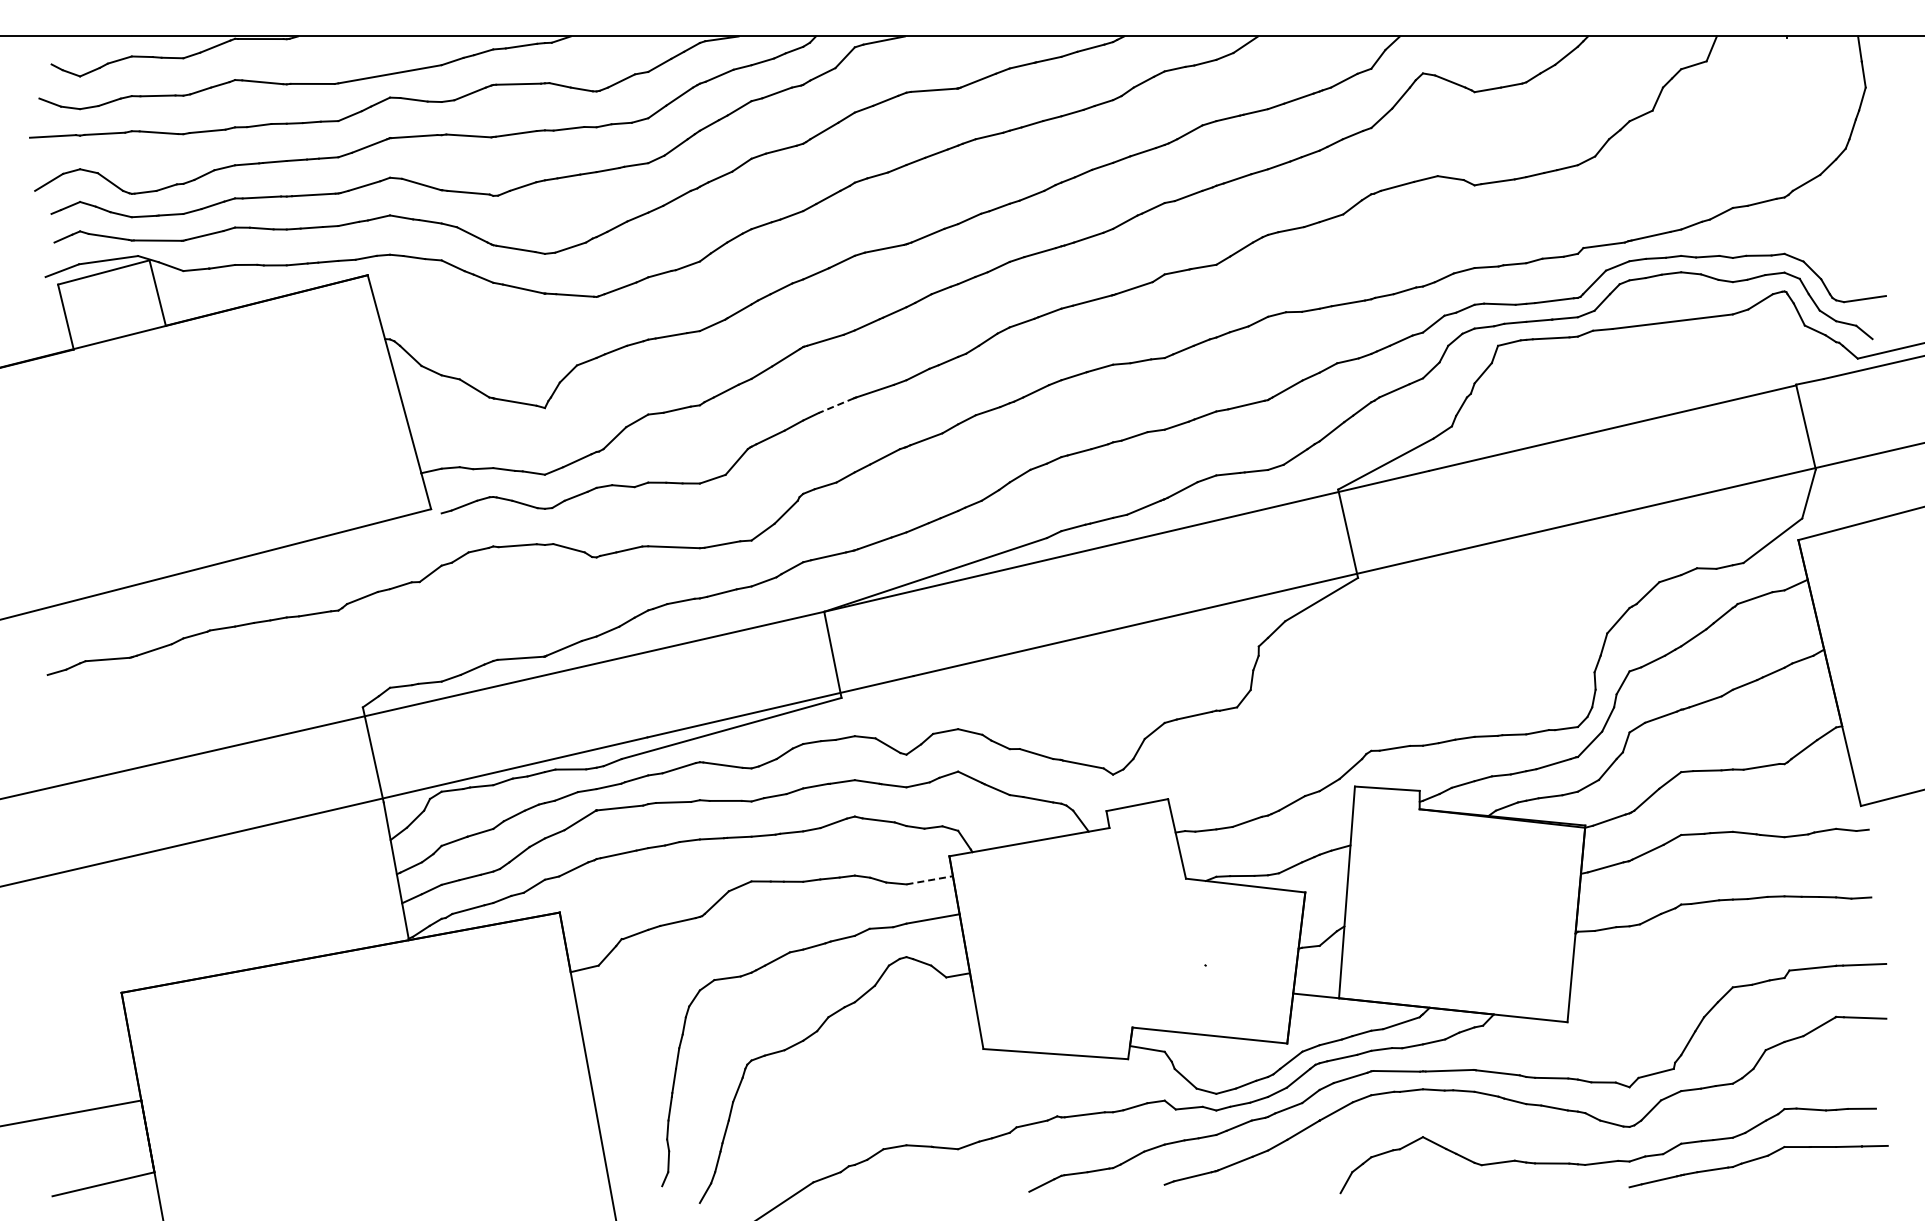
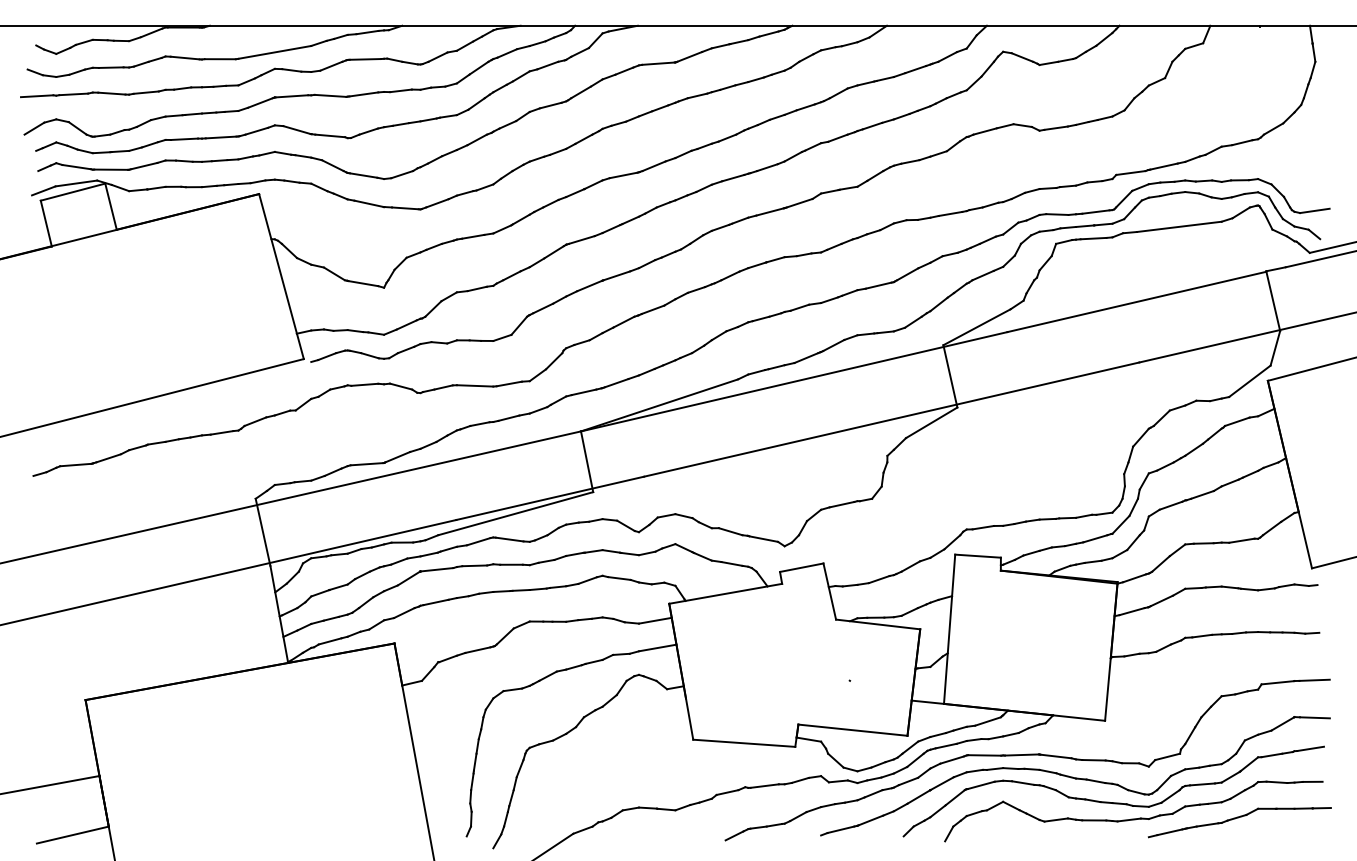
line: (835, 405) -> (588, 285), dashed -> solid
line: (929, 880) -> (655, 620), dashed -> solid
part: (1577, 1137) -> (1112, 802), added

